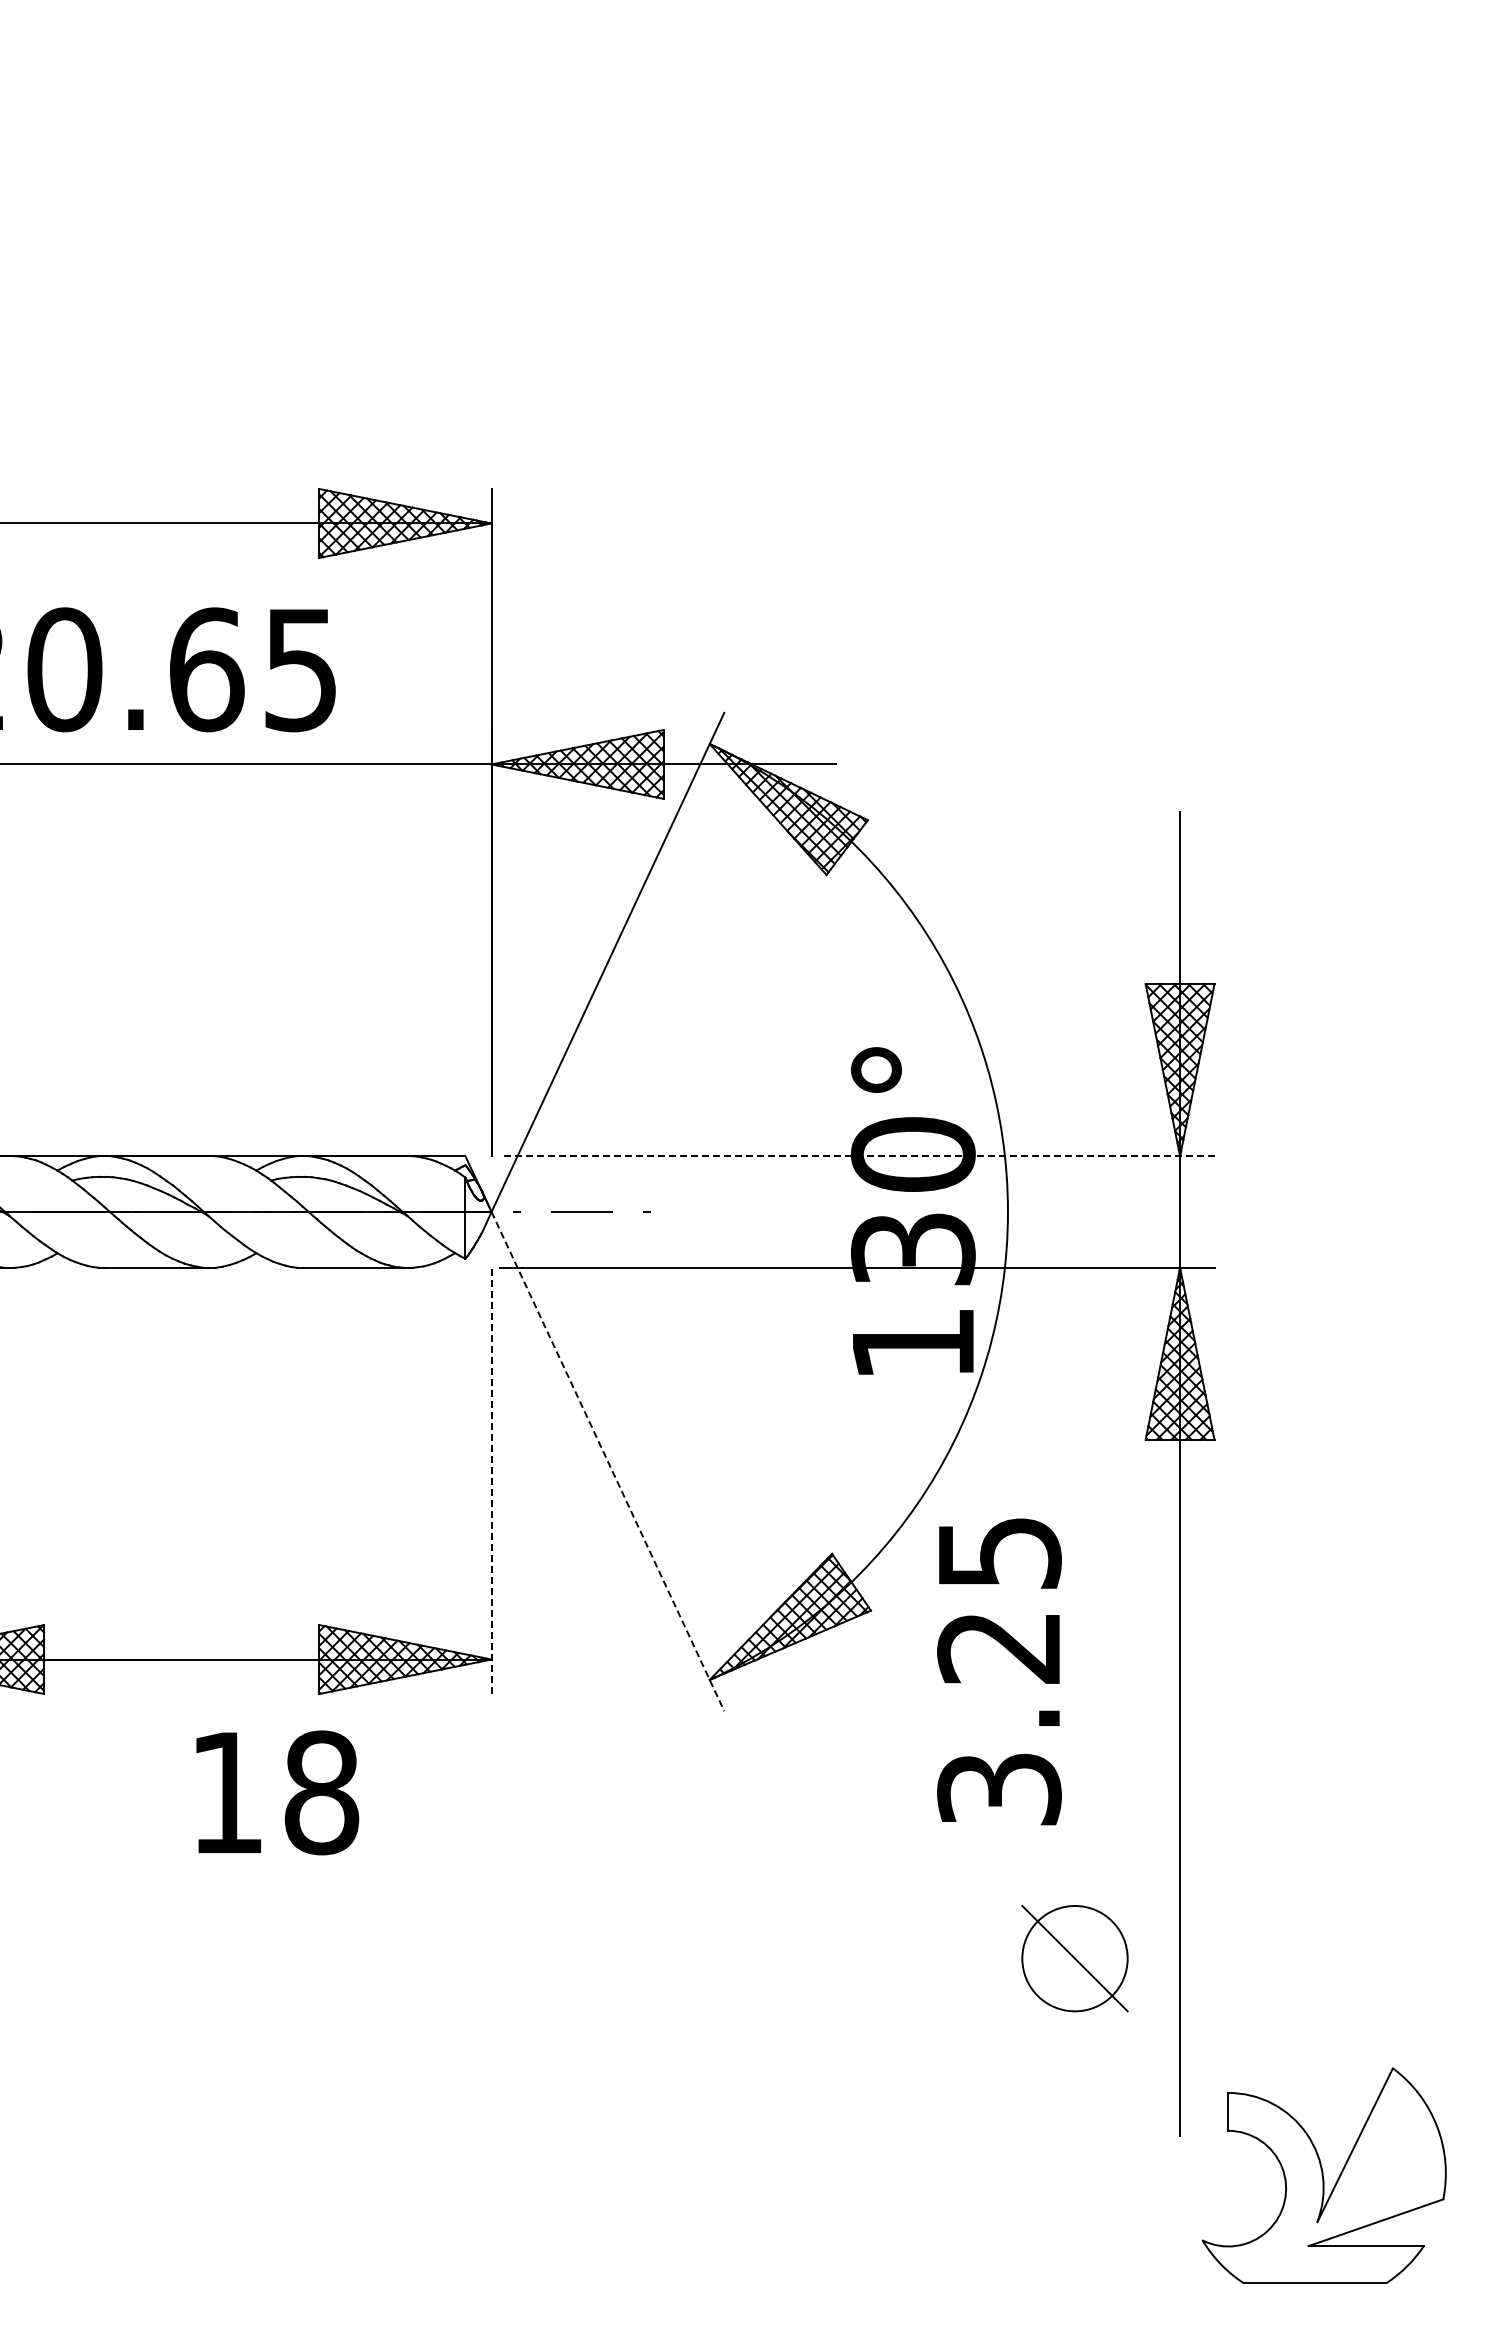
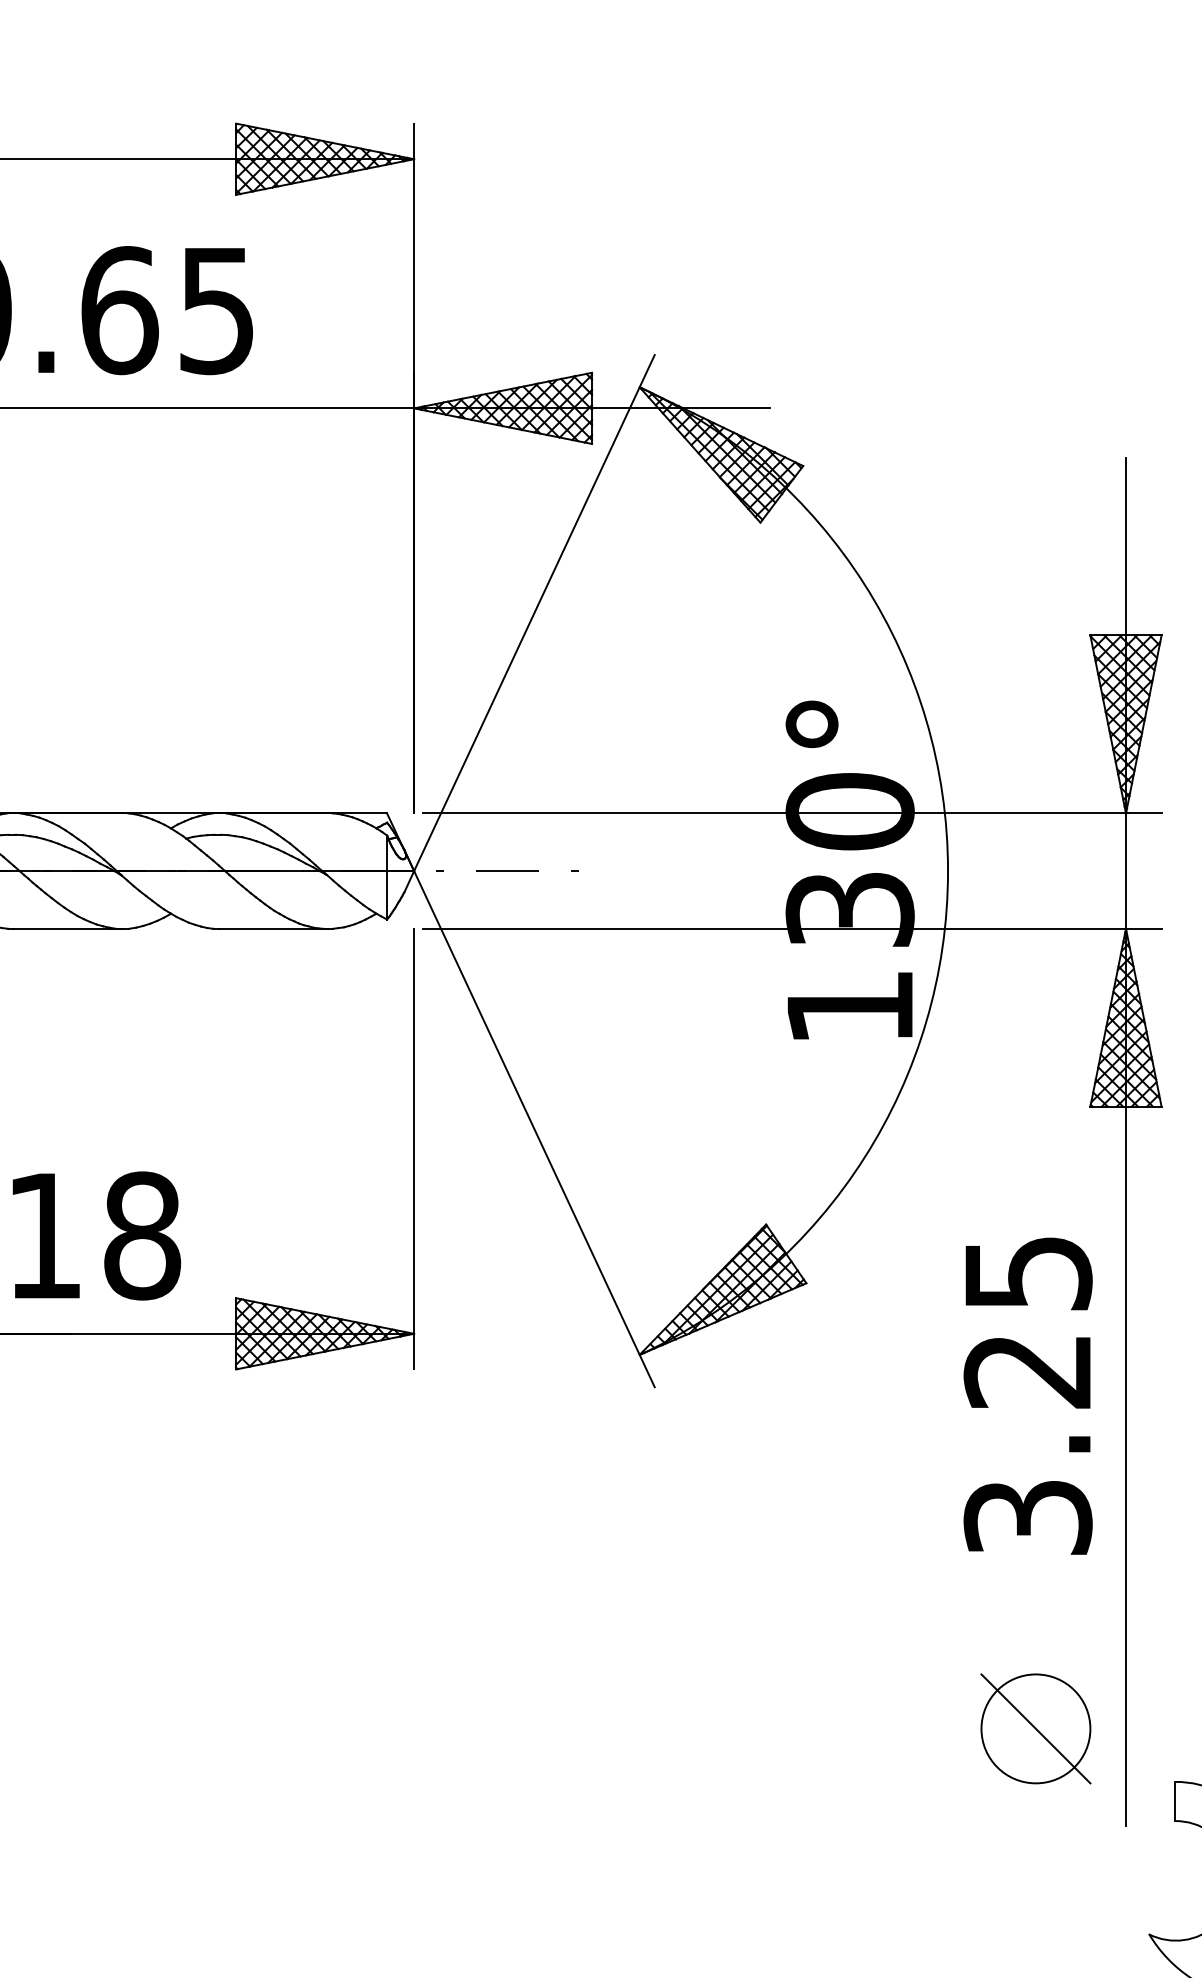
line: (856, 1156) -> (791, 813), dashed -> solid
line: (608, 1462) -> (535, 1130), dashed -> solid
line: (491, 1480) -> (414, 1148), dashed -> solid
text: (999, 1671) -> (1028, 1395), moved
text: (277, 1792) -> (96, 1235), moved
part: (1074, 1958) -> (1035, 1728), moved

